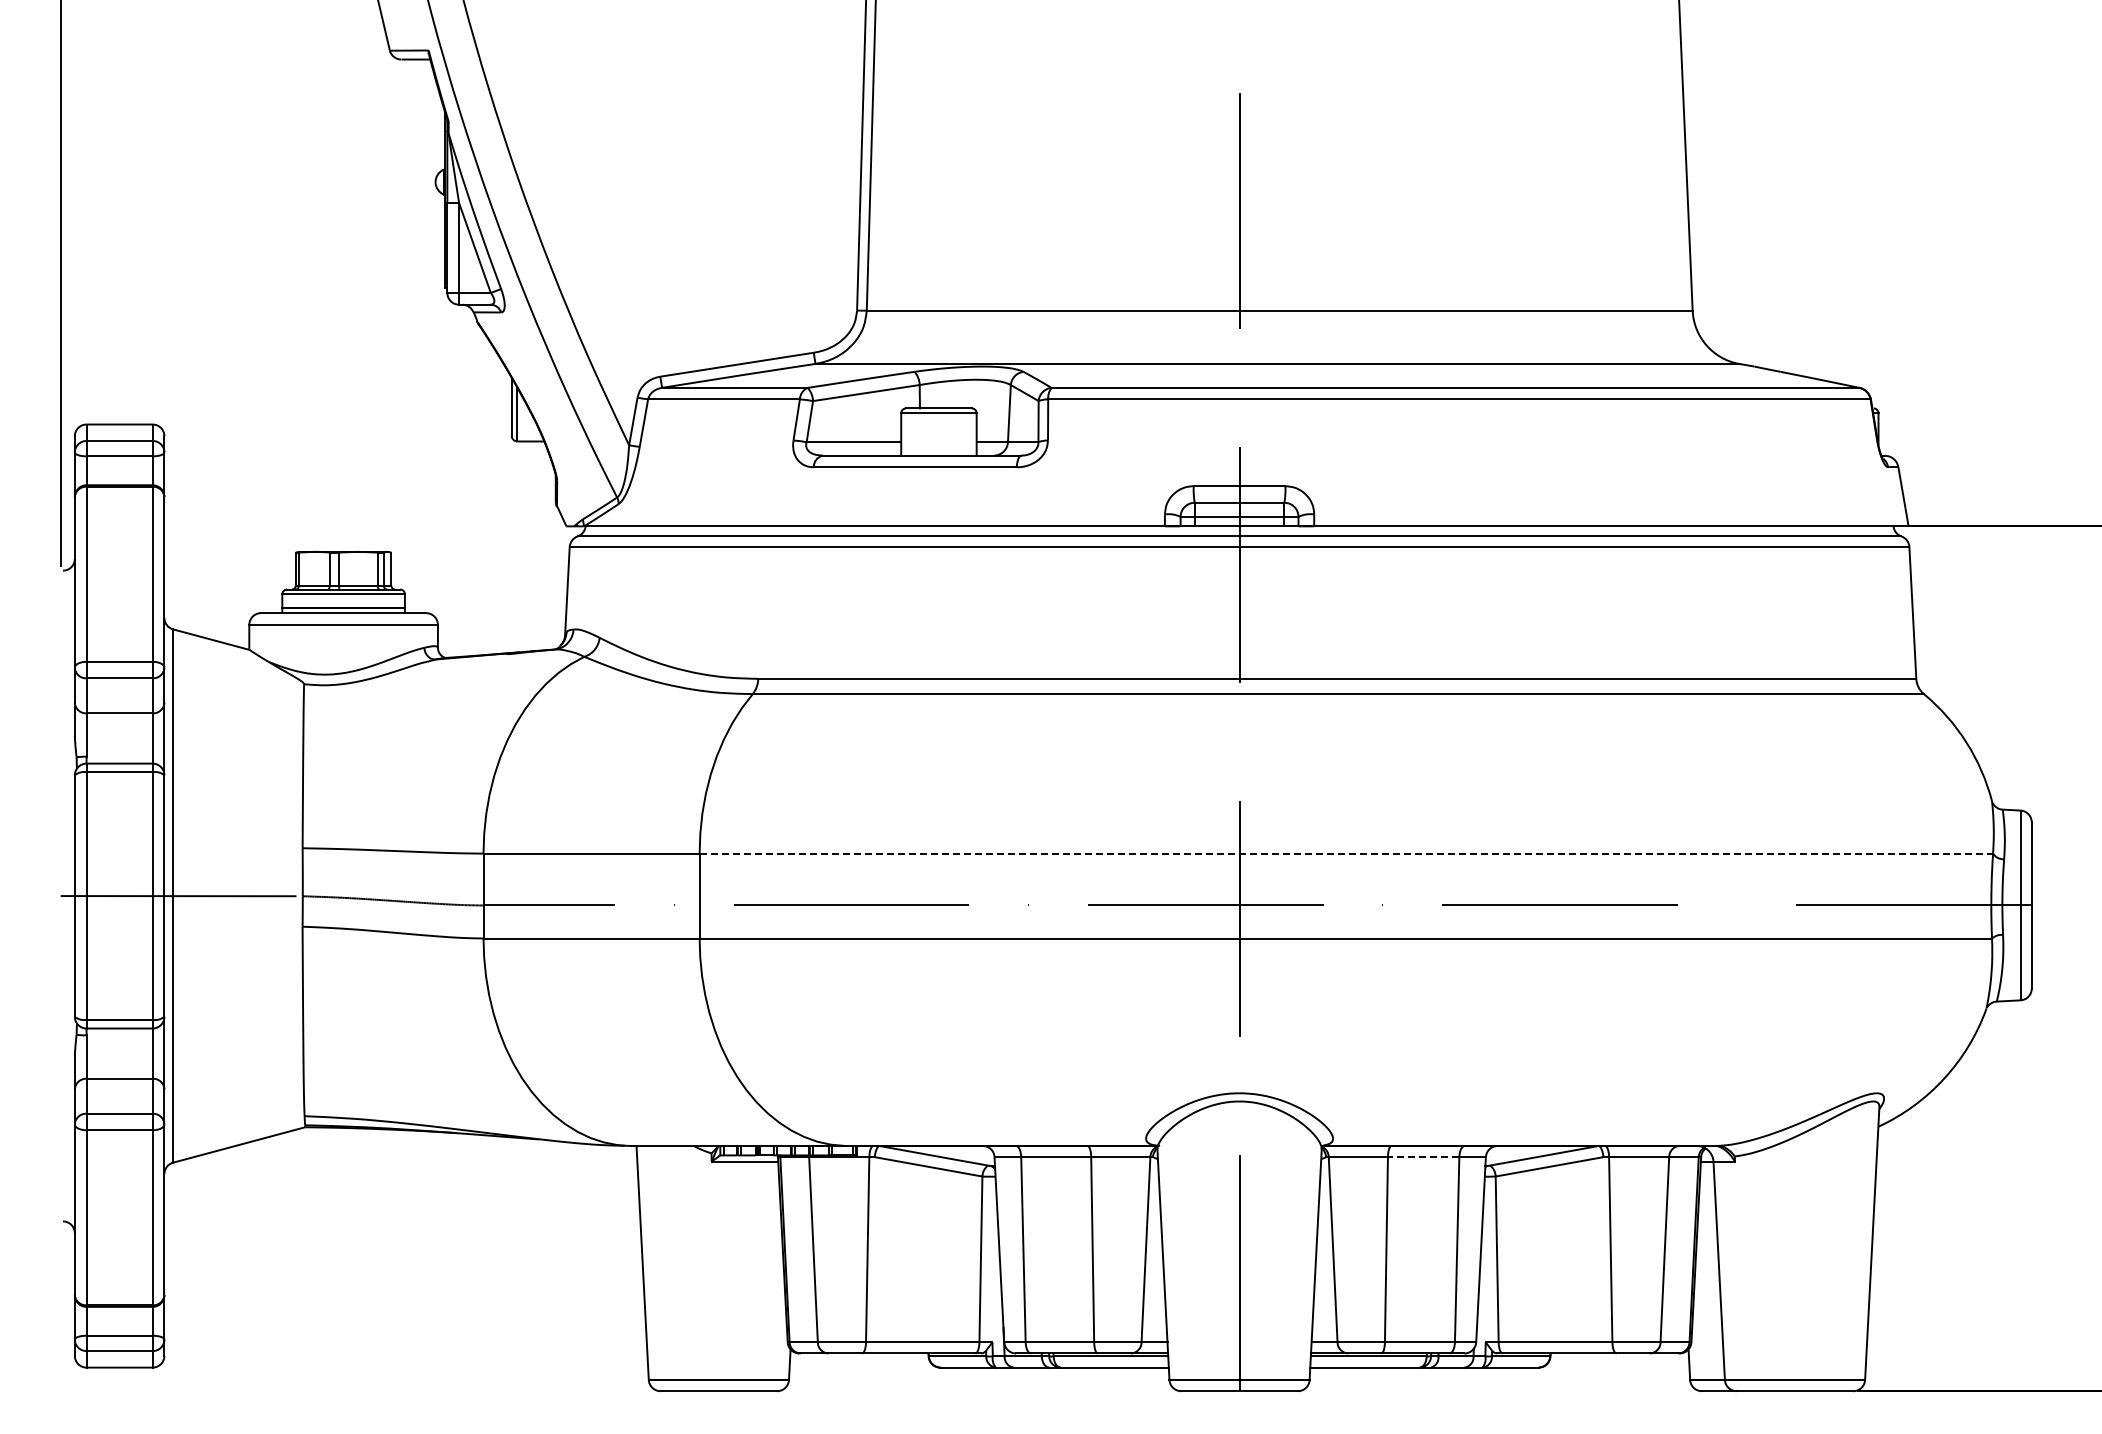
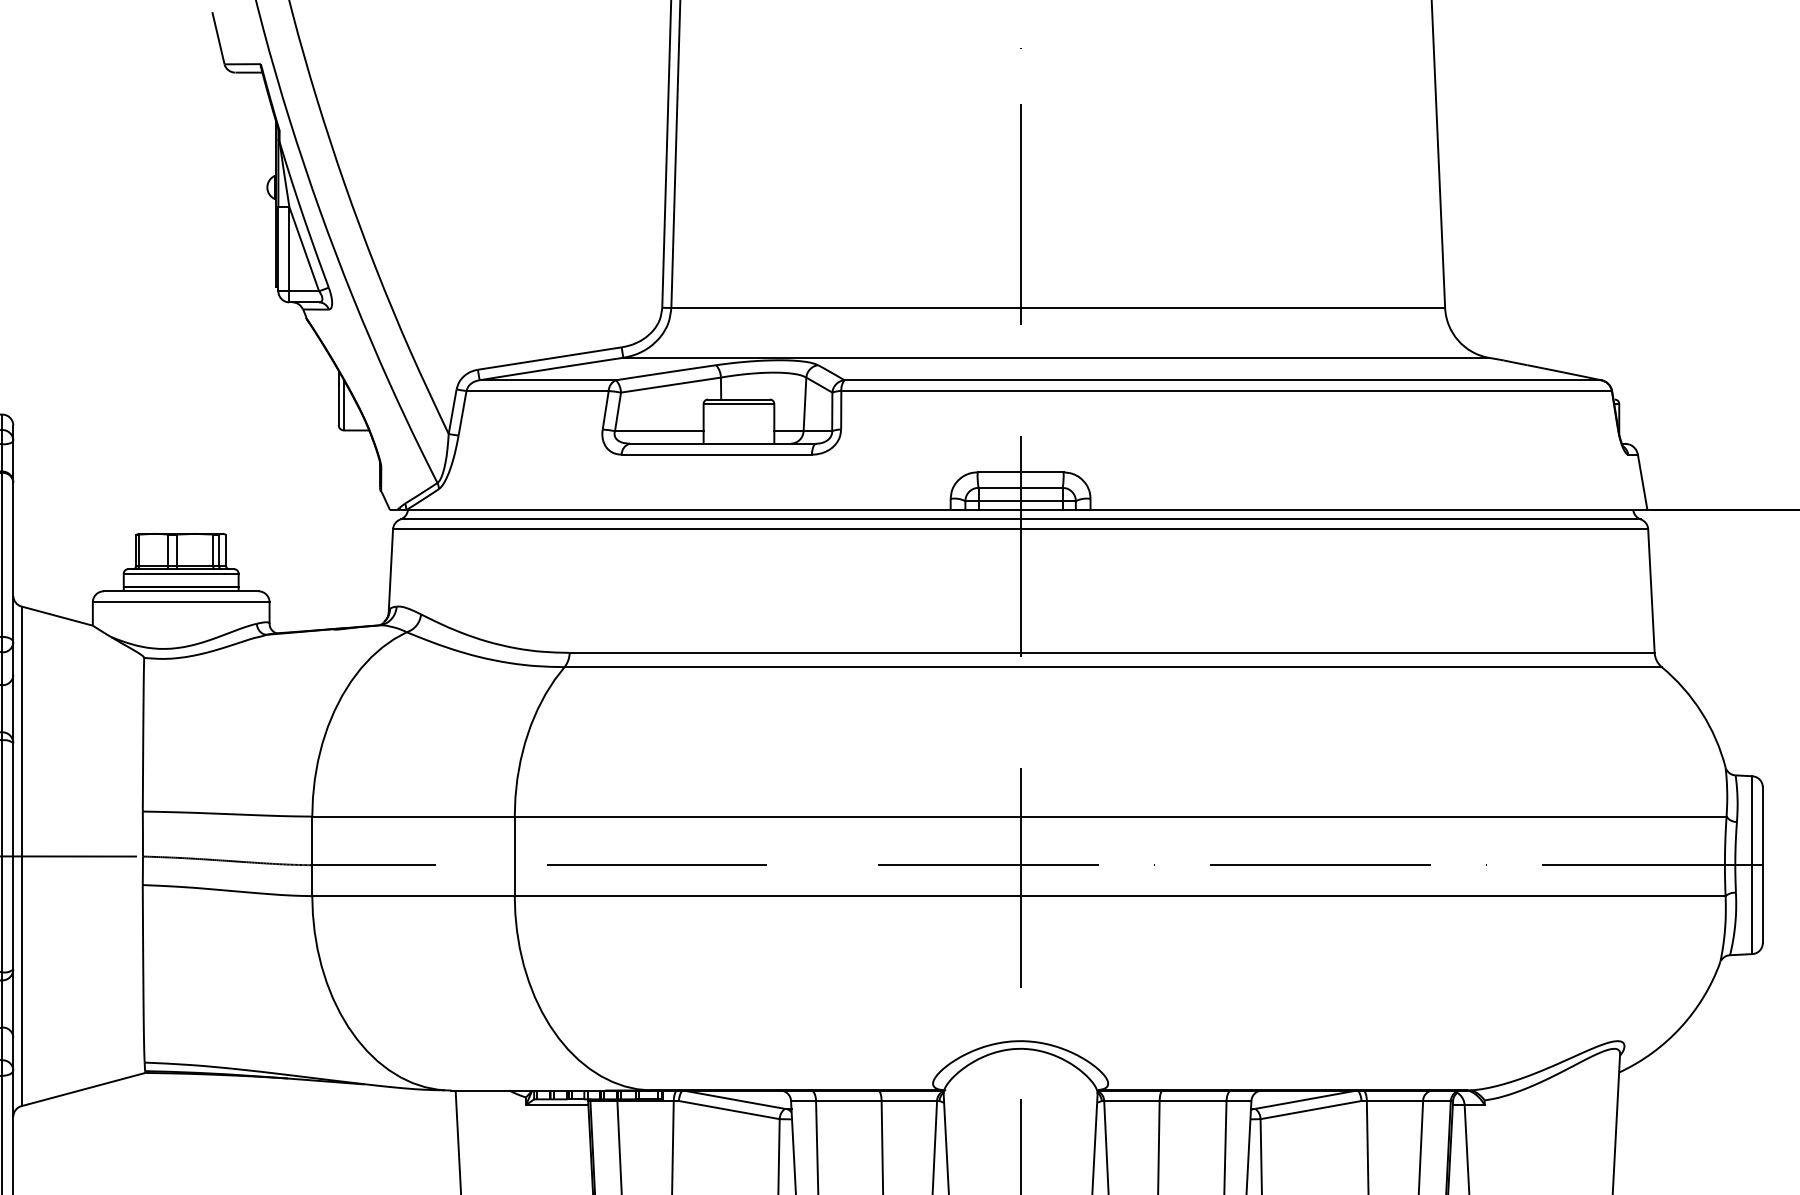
line: (1346, 853) -> (1120, 816), dashed -> solid
line: (1423, 1157) -> (1192, 1101), dashed -> solid

